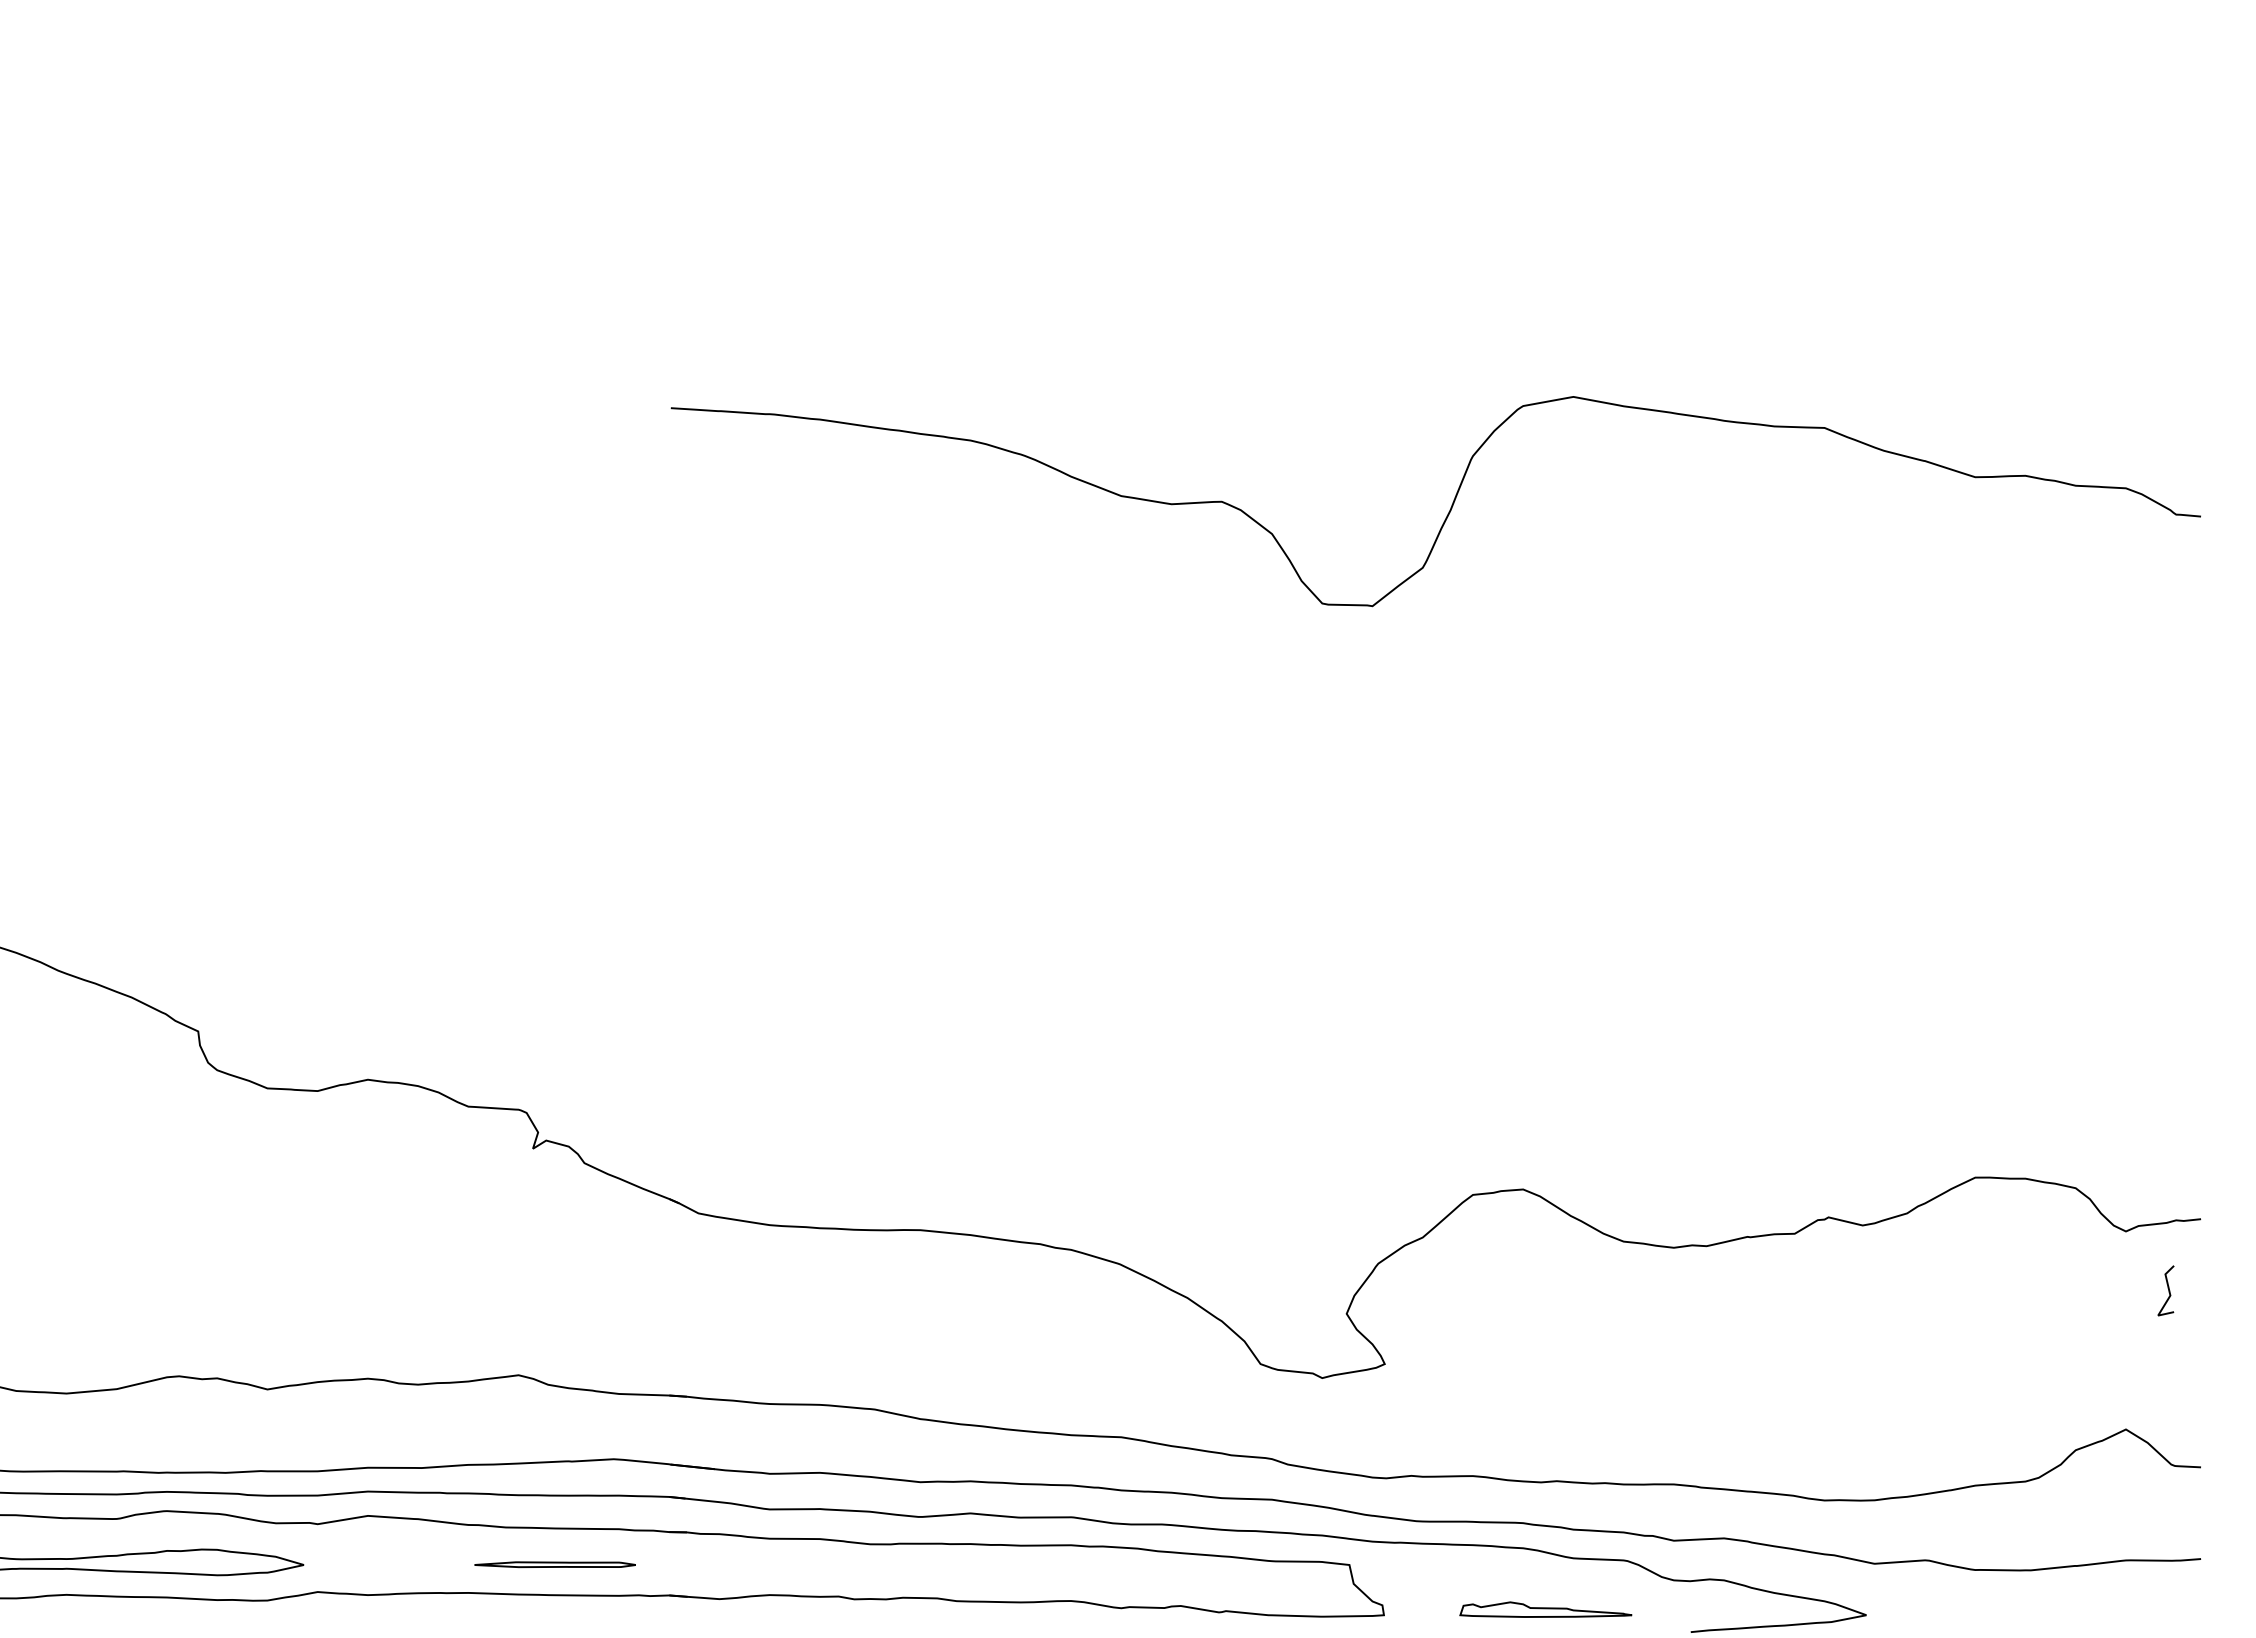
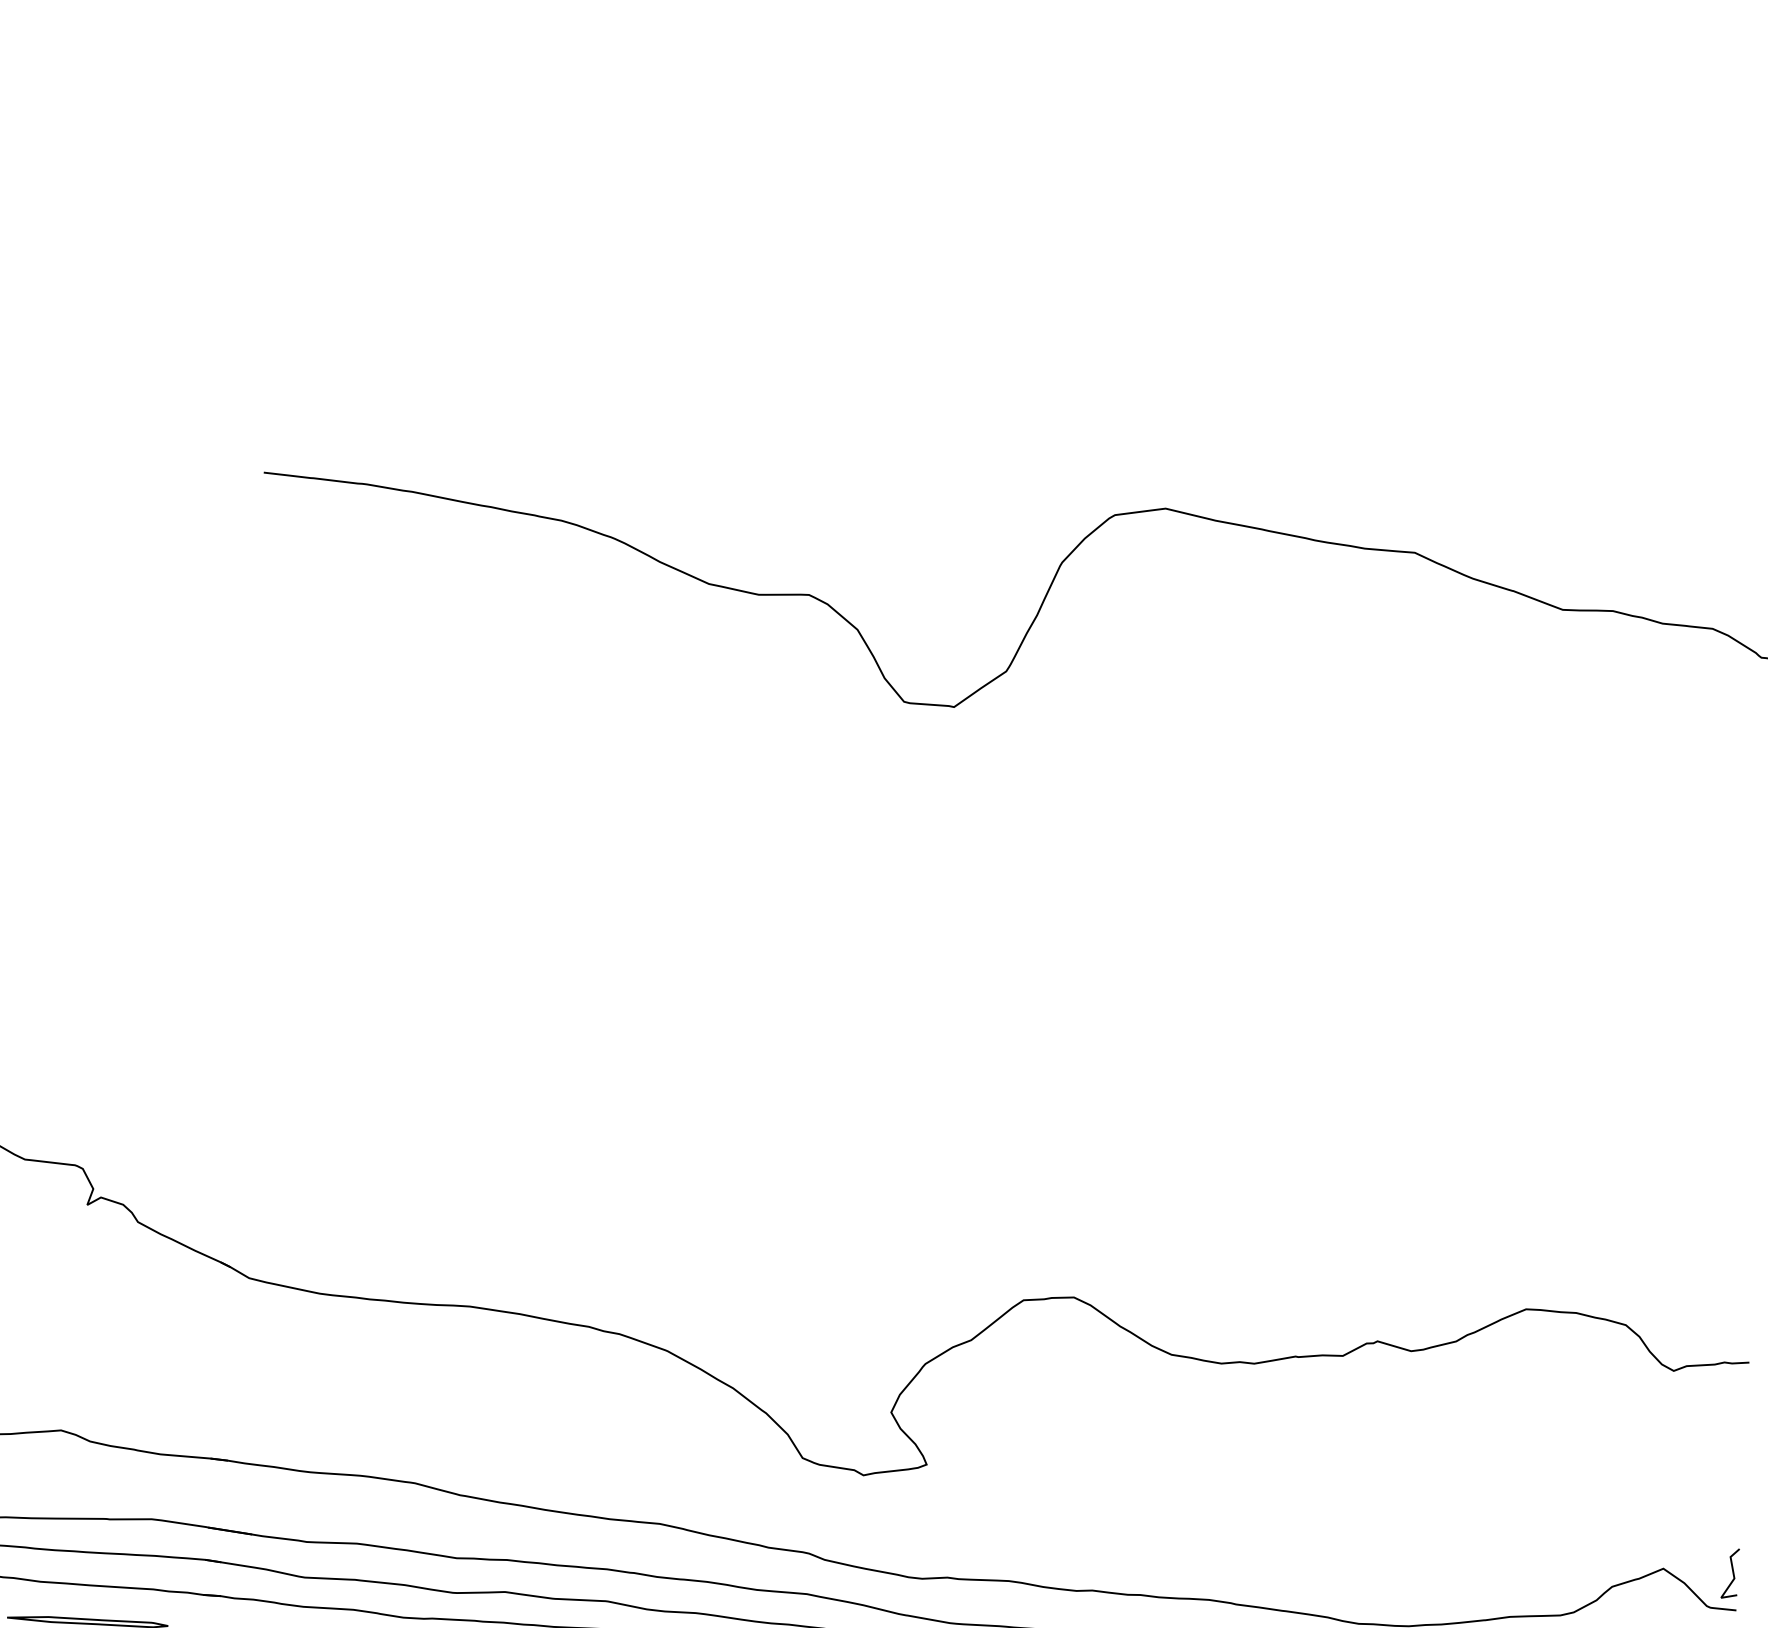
line: (2167, 1288) -> (1731, 1571), moved

